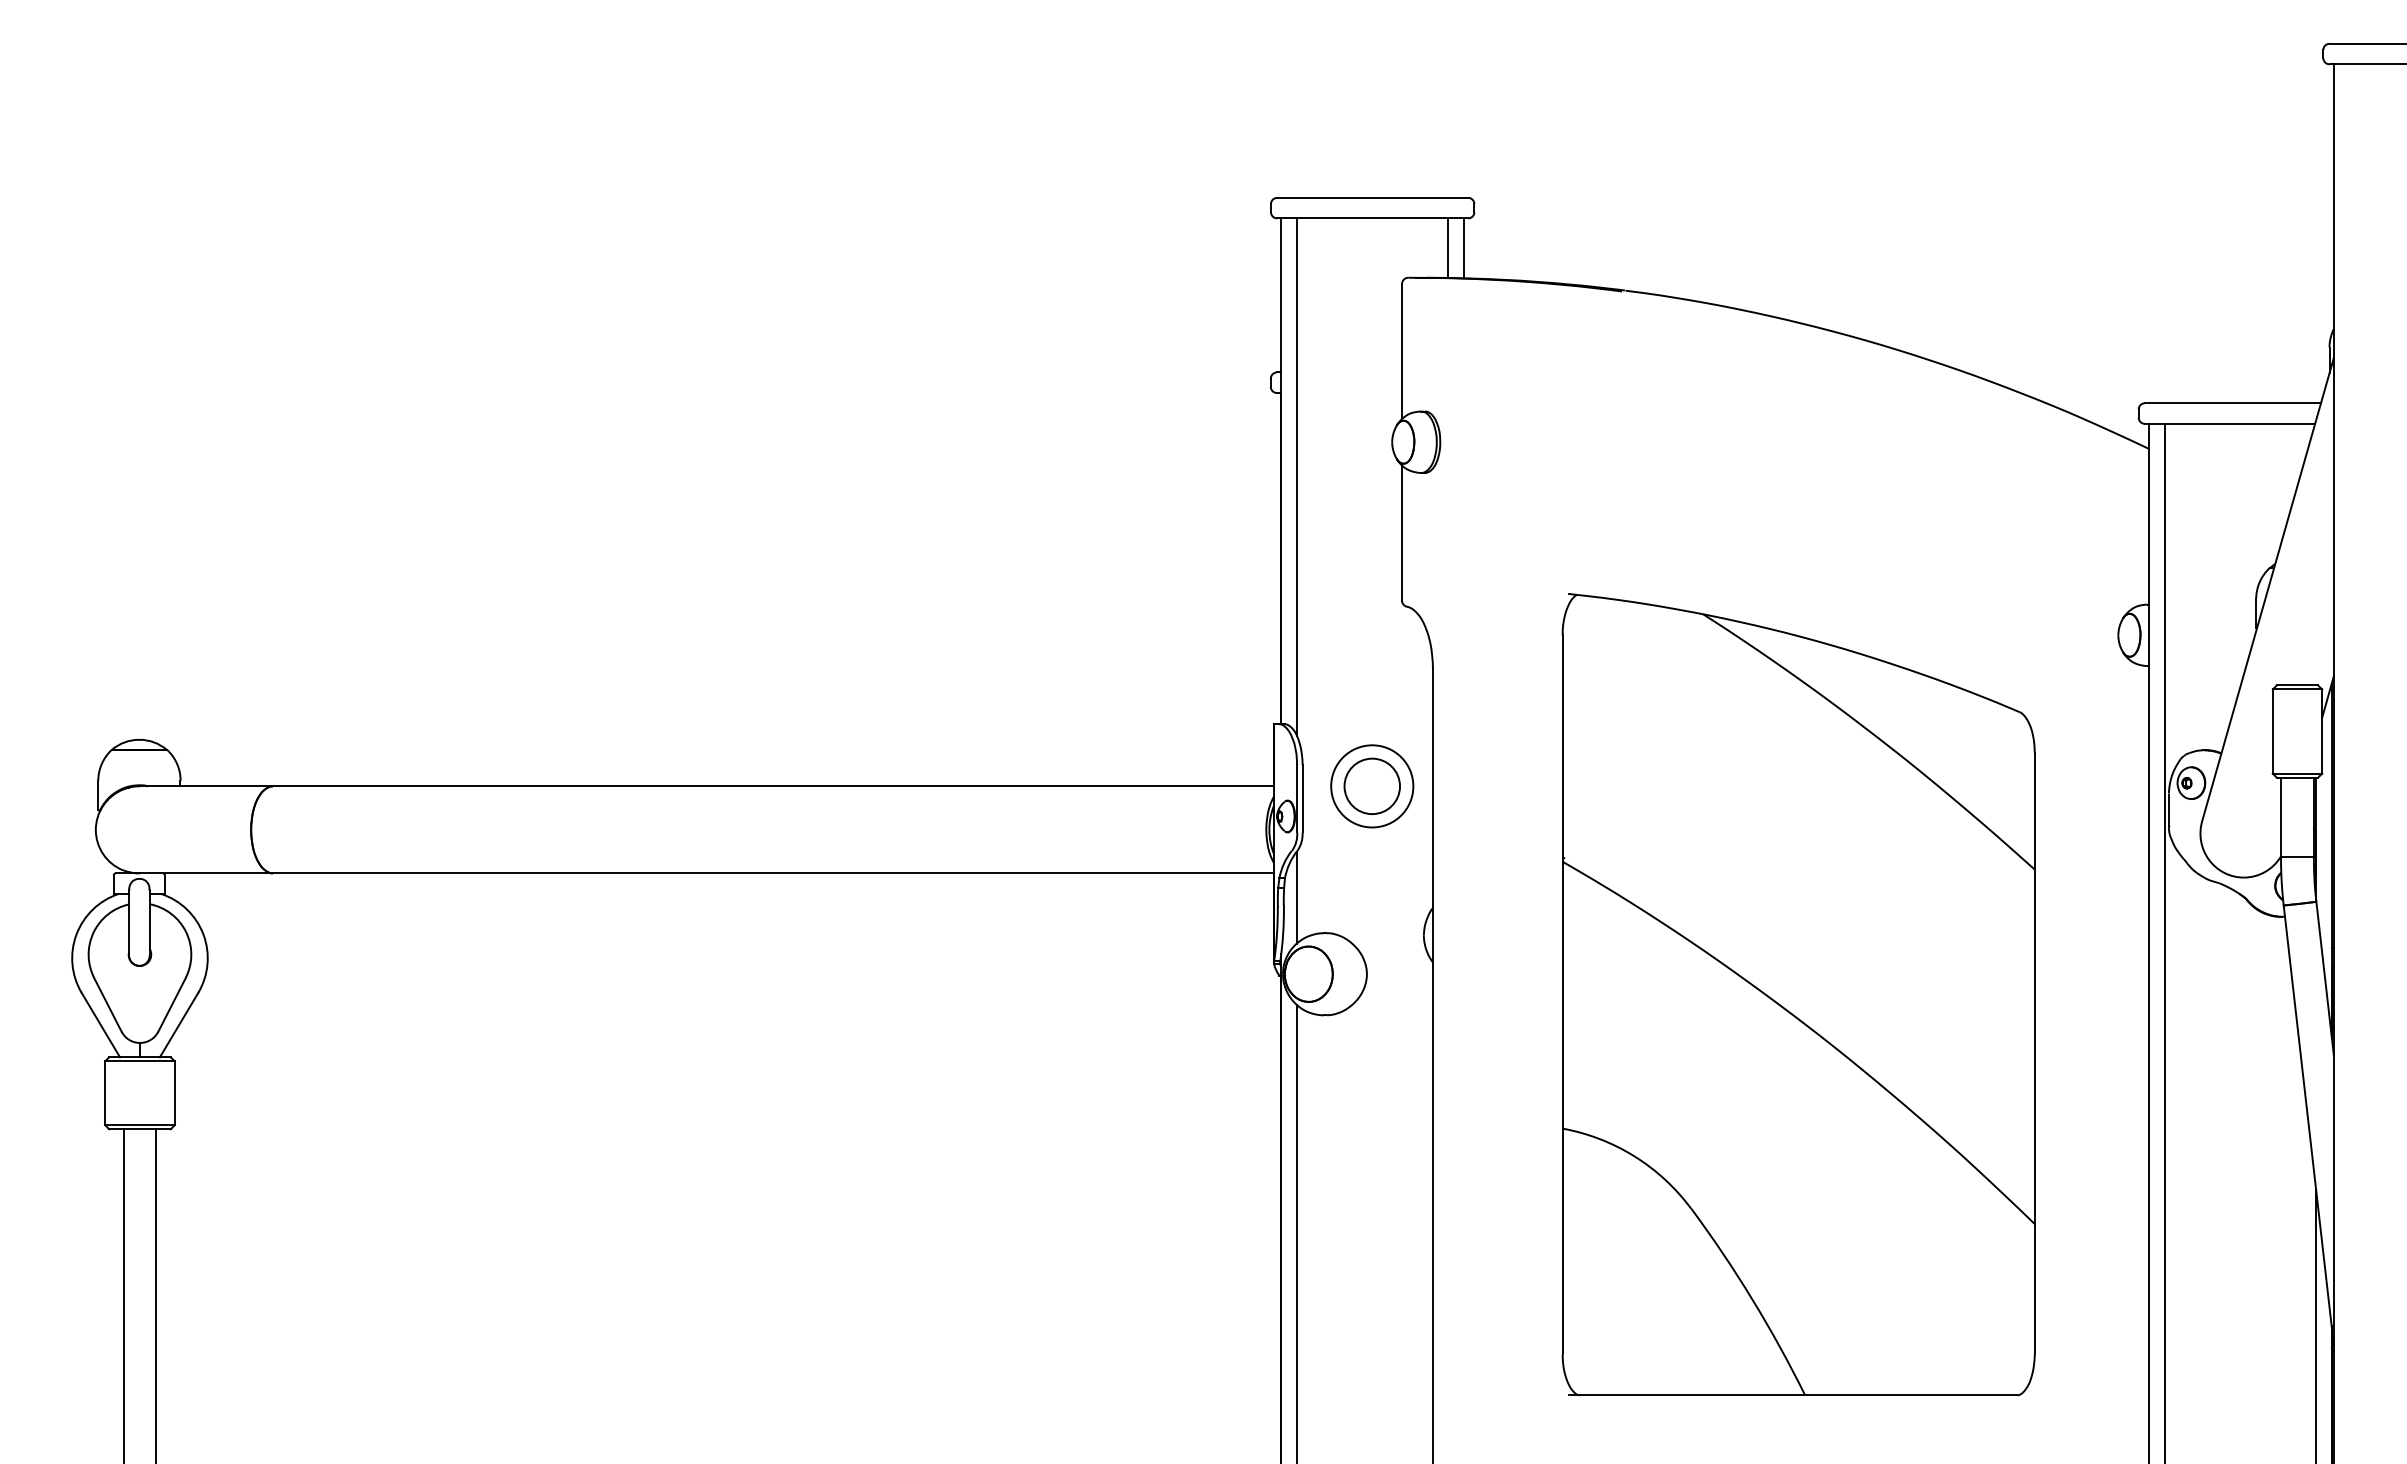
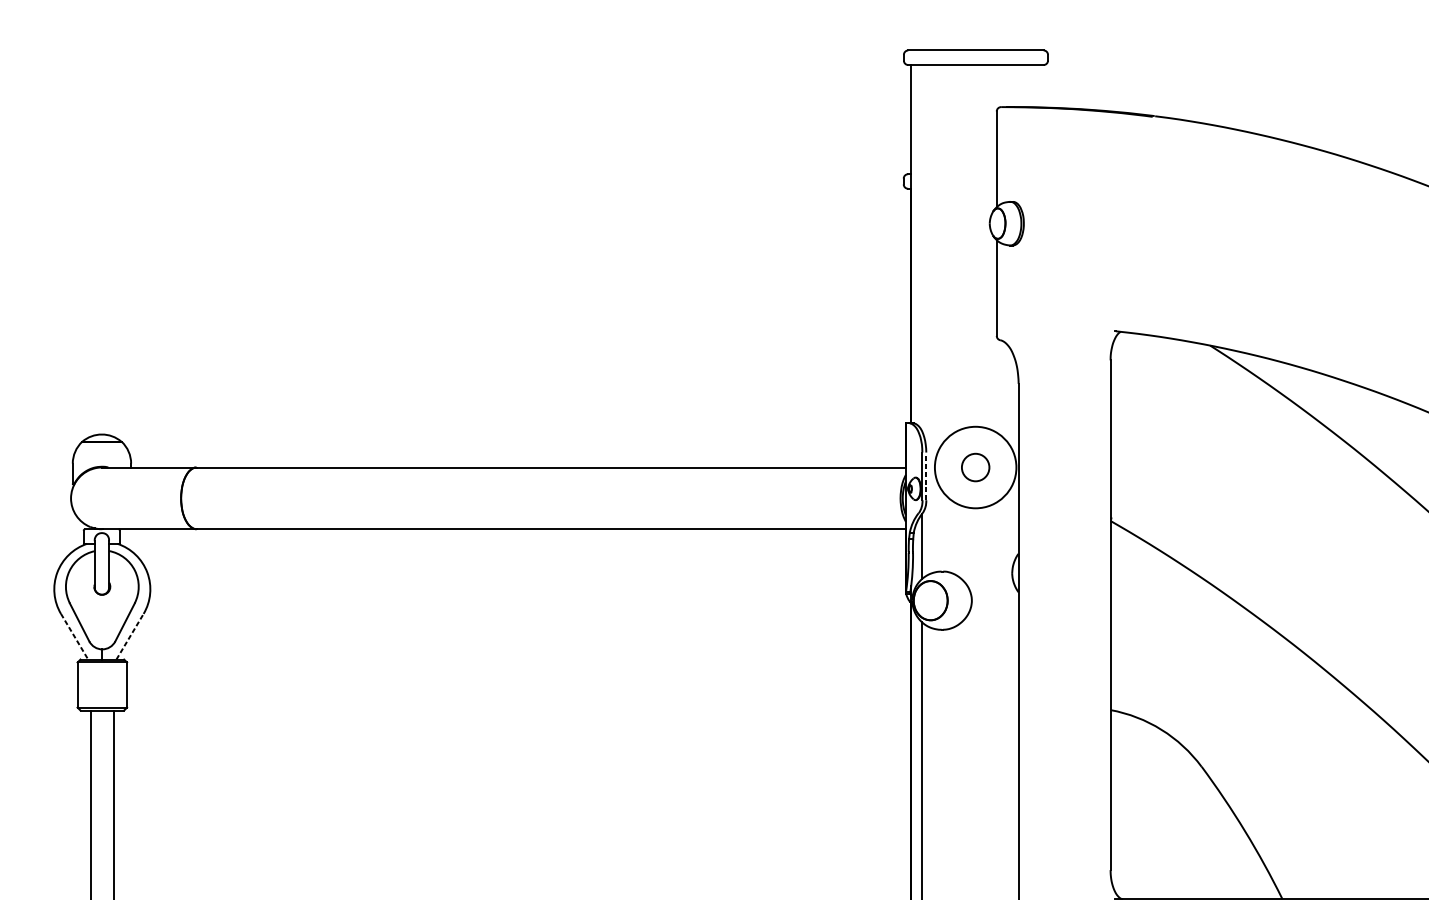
line: (1448, 247) -> (1029, 85), removed
line: (1464, 248) -> (1041, 86), removed
line: (1296, 476) -> (921, 247), removed
circle: (1372, 786) -> (975, 467), size x0.7
circle: (1372, 786) -> (975, 467), size x1.4
line: (1302, 798) -> (926, 476), solid -> dashed
line: (100, 1025) -> (74, 637), solid -> dashed
line: (179, 1025) -> (130, 637), solid -> dashed

